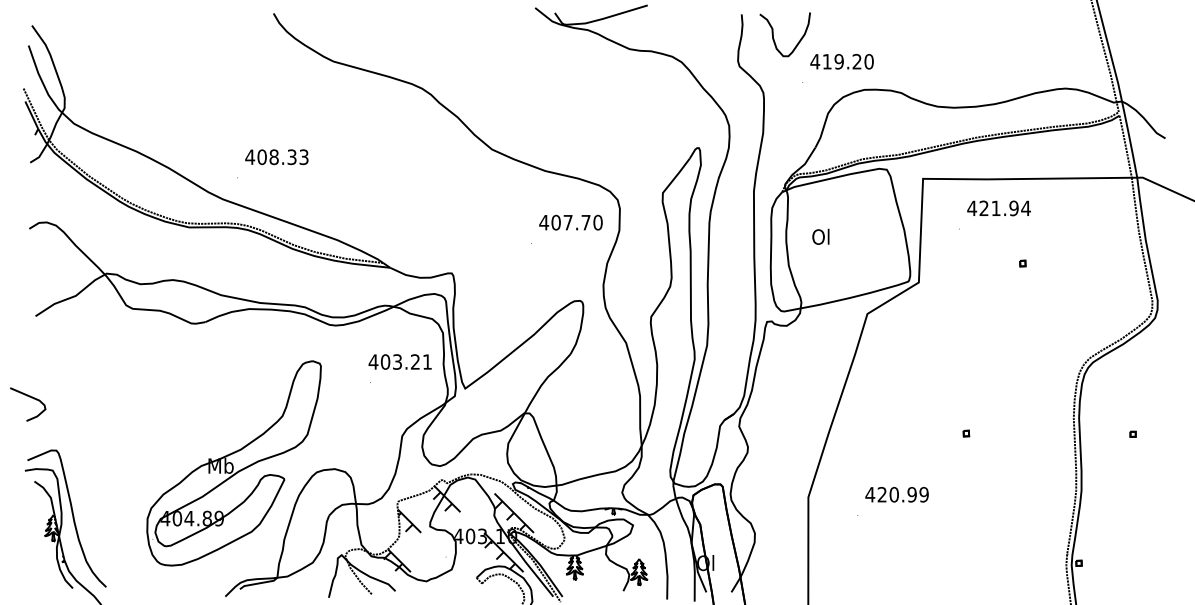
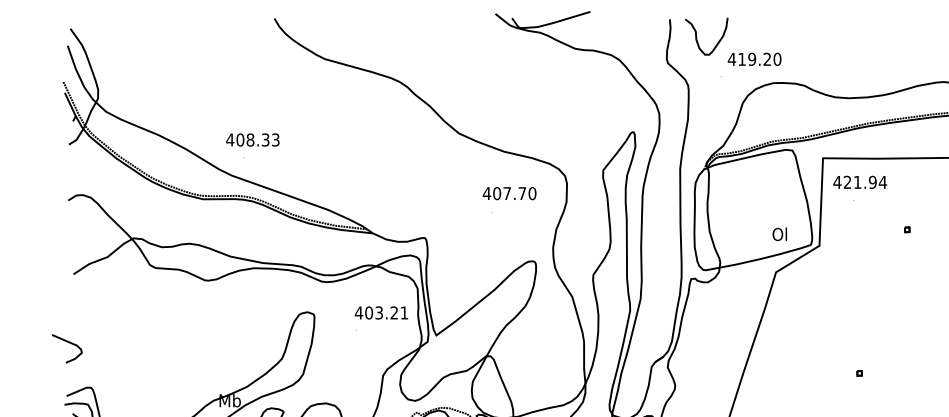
text: (276, 157) -> (252, 140), moved
text: (998, 208) -> (859, 182), moved
text: (570, 222) -> (509, 193), moved
text: (820, 236) -> (779, 233), moved

